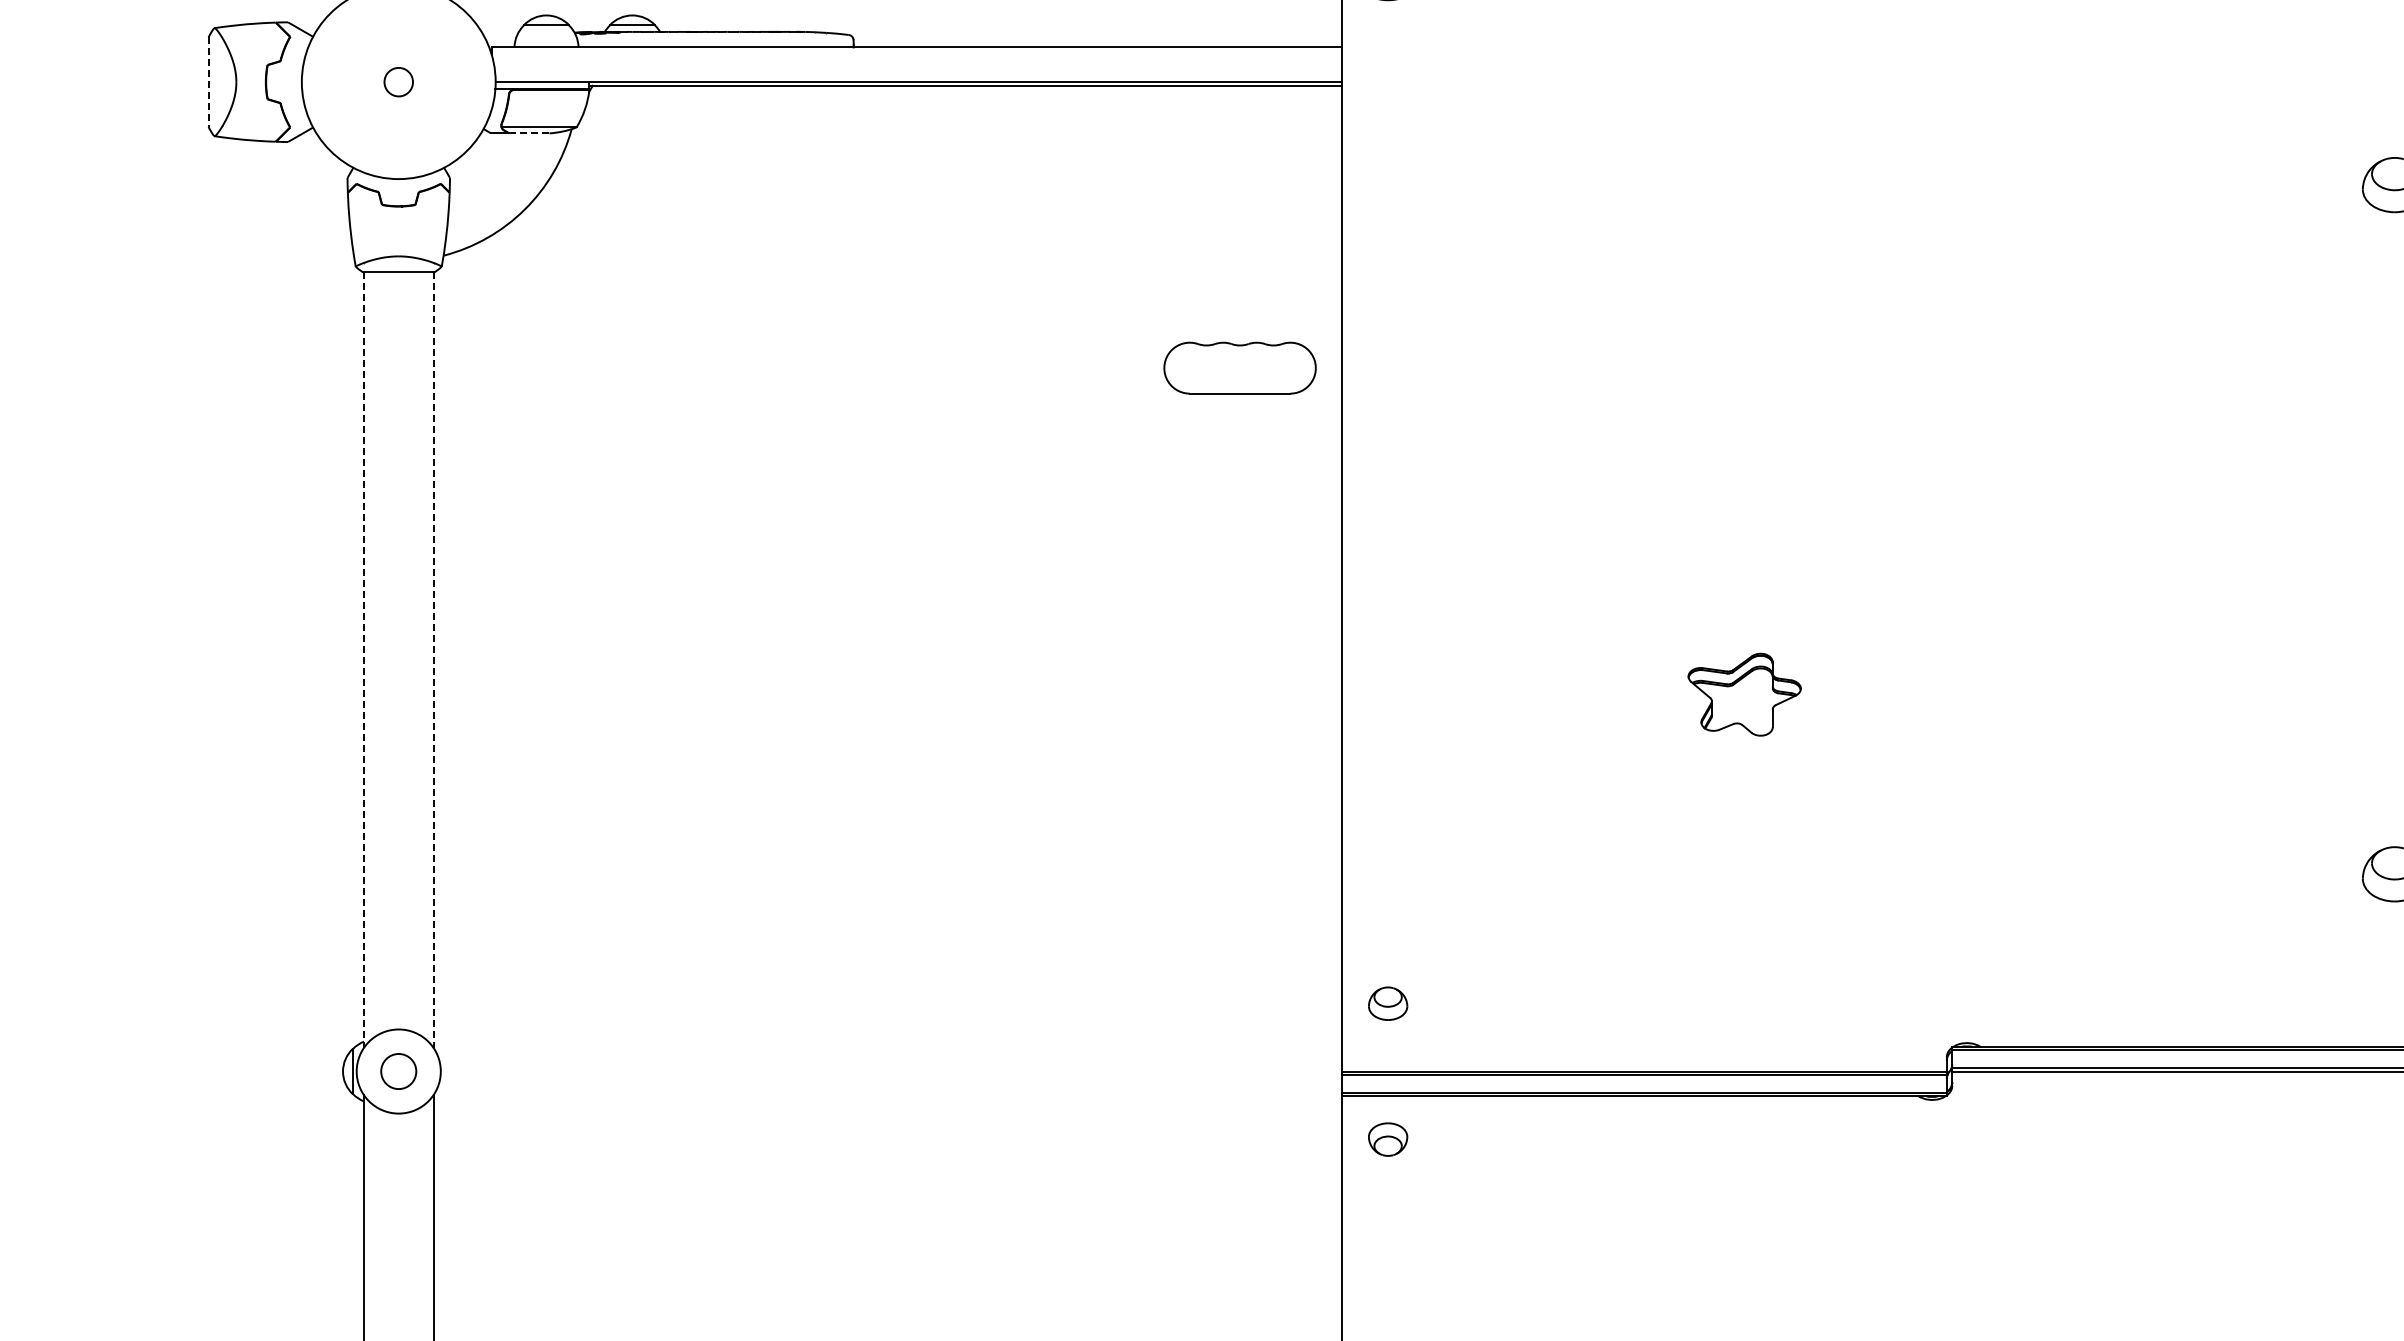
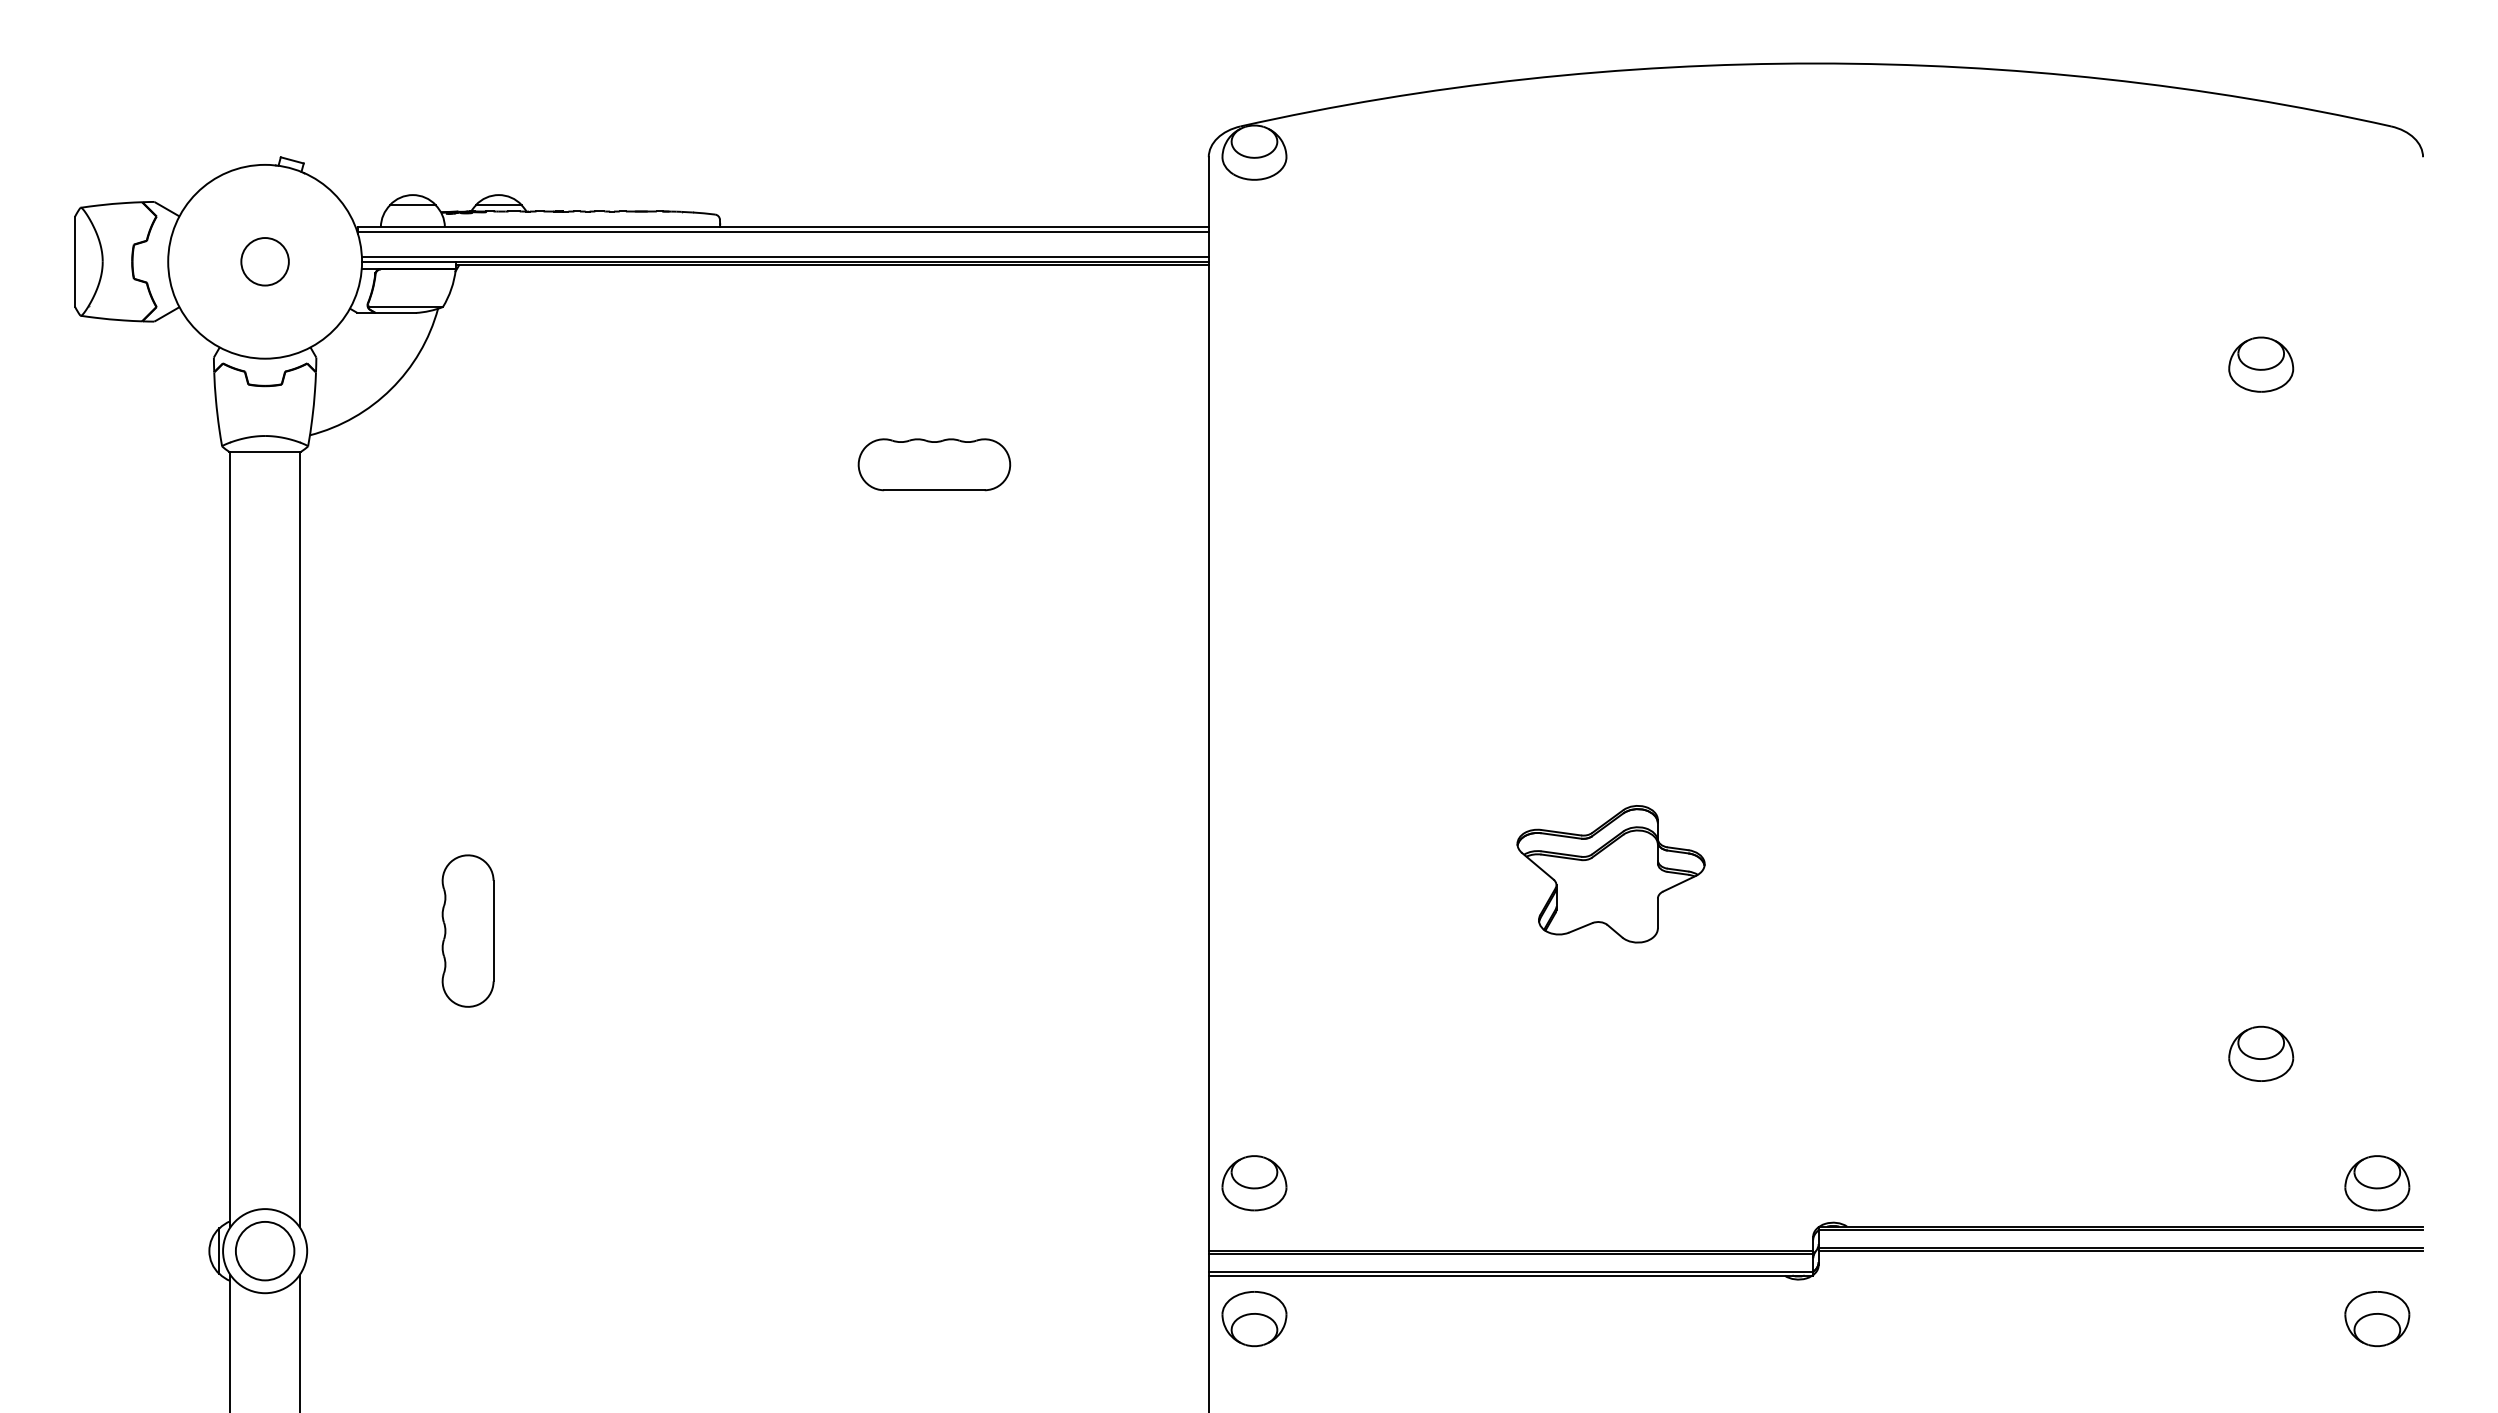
line: (917, 51) -> (783, 231), added
line: (918, 77) -> (784, 257), added
line: (208, 81) -> (74, 261), dashed -> solid
circle: (398, 81) -> (264, 261), size x1.67
line: (529, 133) -> (395, 313), dashed -> solid
part: (1240, 367) -> (934, 464), moved
line: (364, 659) -> (230, 839), dashed -> solid
line: (433, 659) -> (299, 839), dashed -> solid
part: (1744, 694) -> (1610, 874), size x1.67
part: (601, 750) -> (467, 930), added
part: (1388, 1003) -> (1254, 1183), size x1.67
circle: (398, 1070) -> (264, 1250), size x1.67
part: (1388, 1139) -> (1254, 1319), size x1.67

